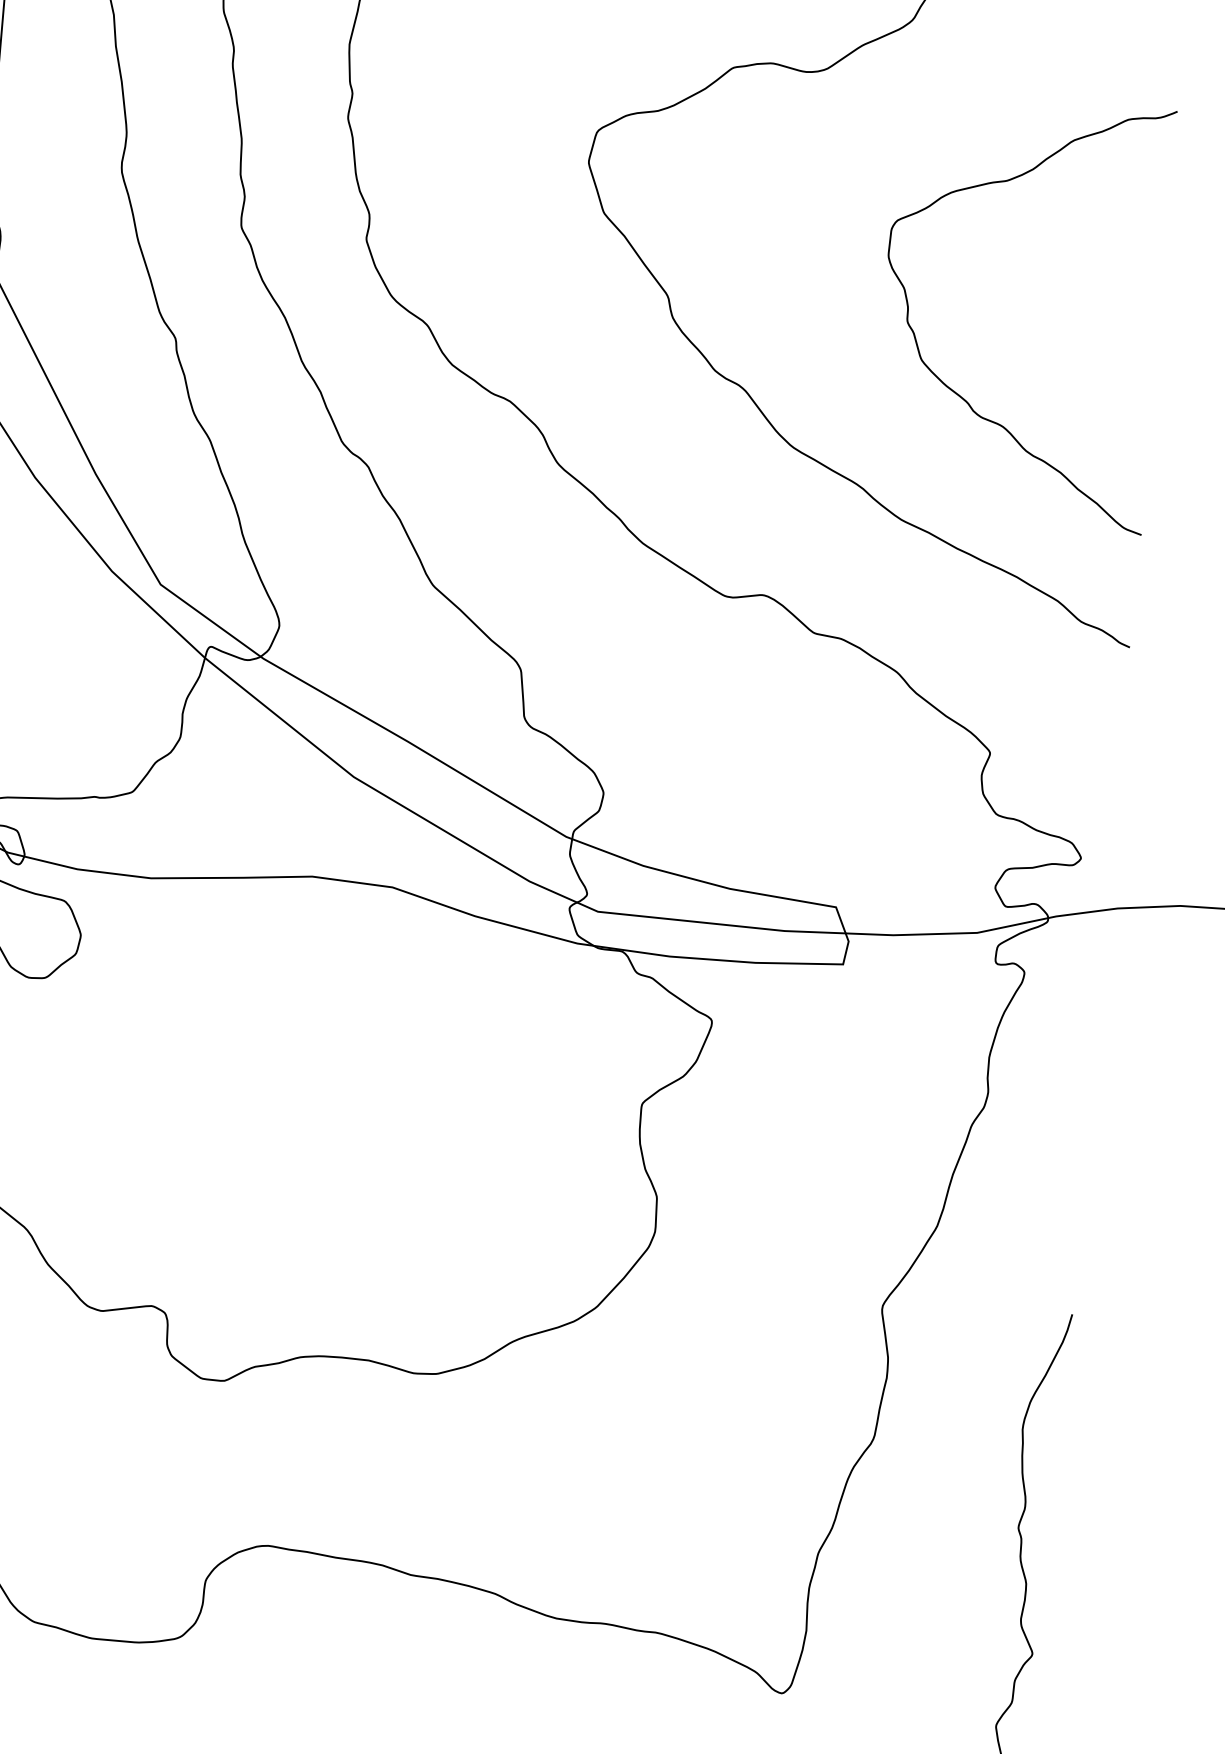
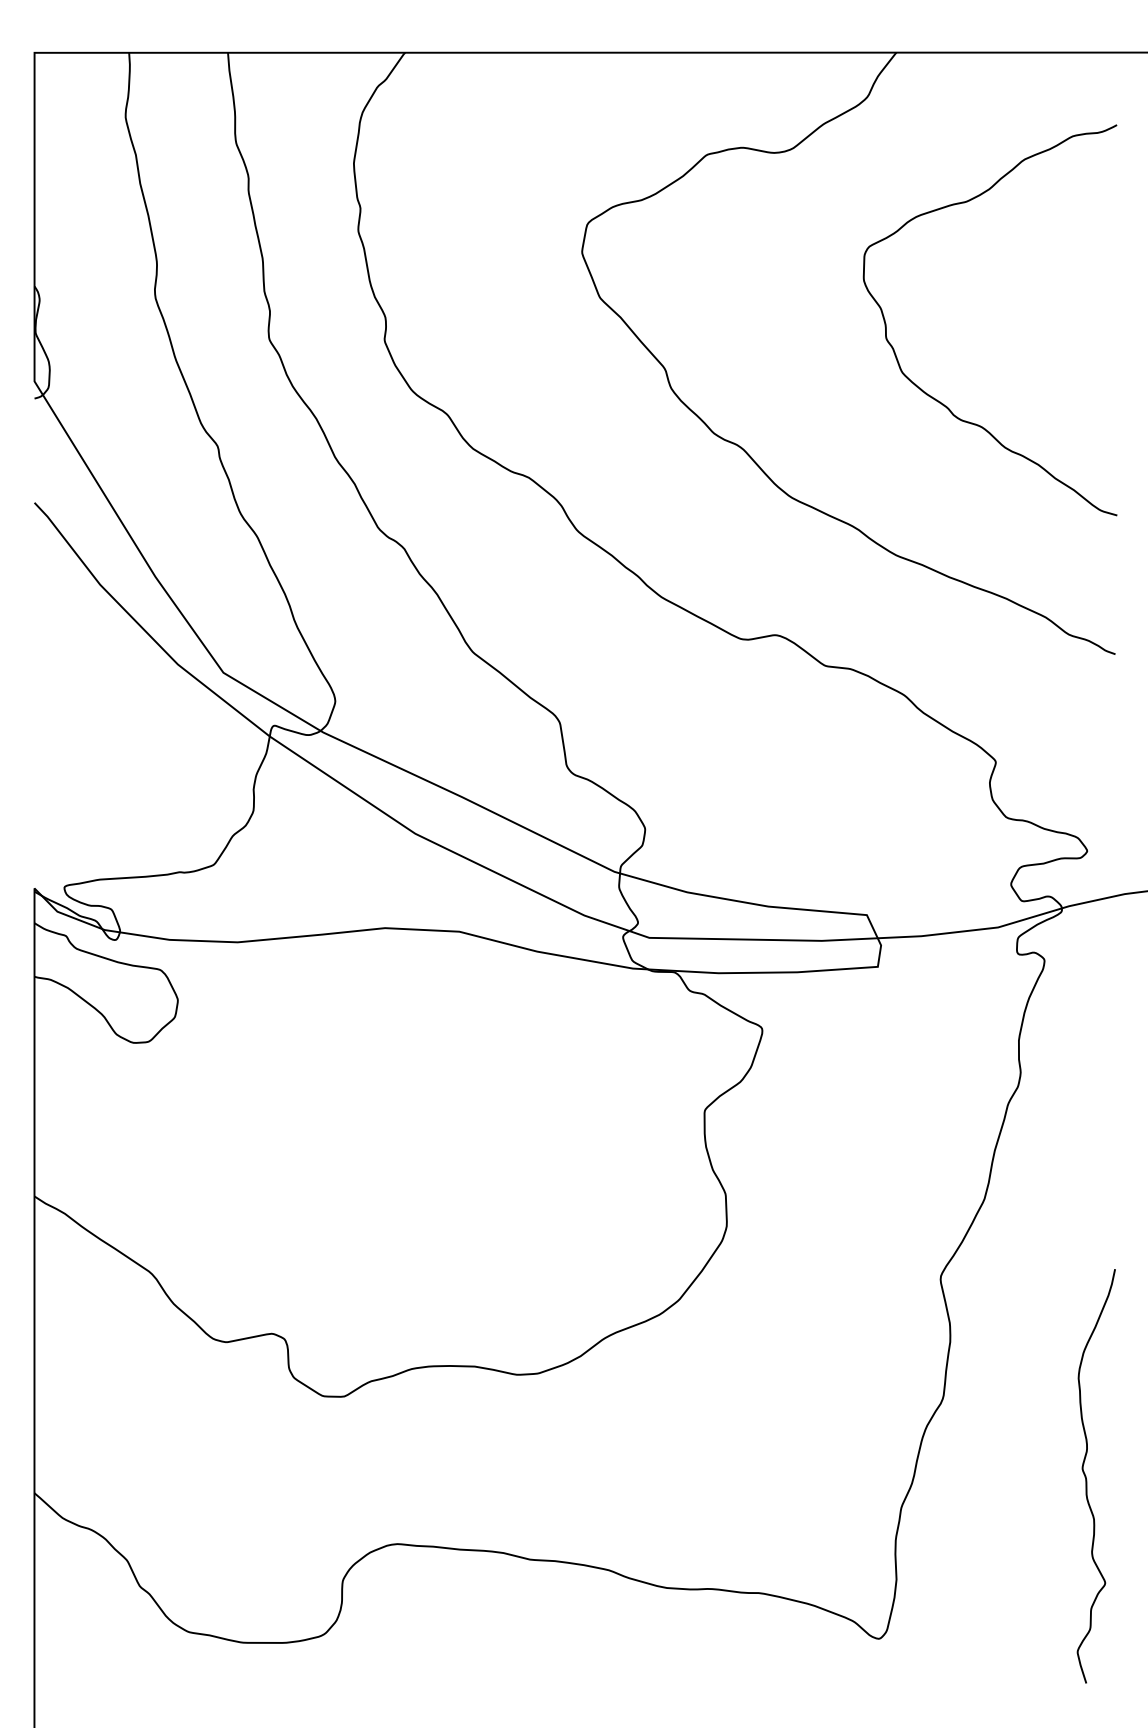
curve: (957, 392) -> (937, 399), moved

